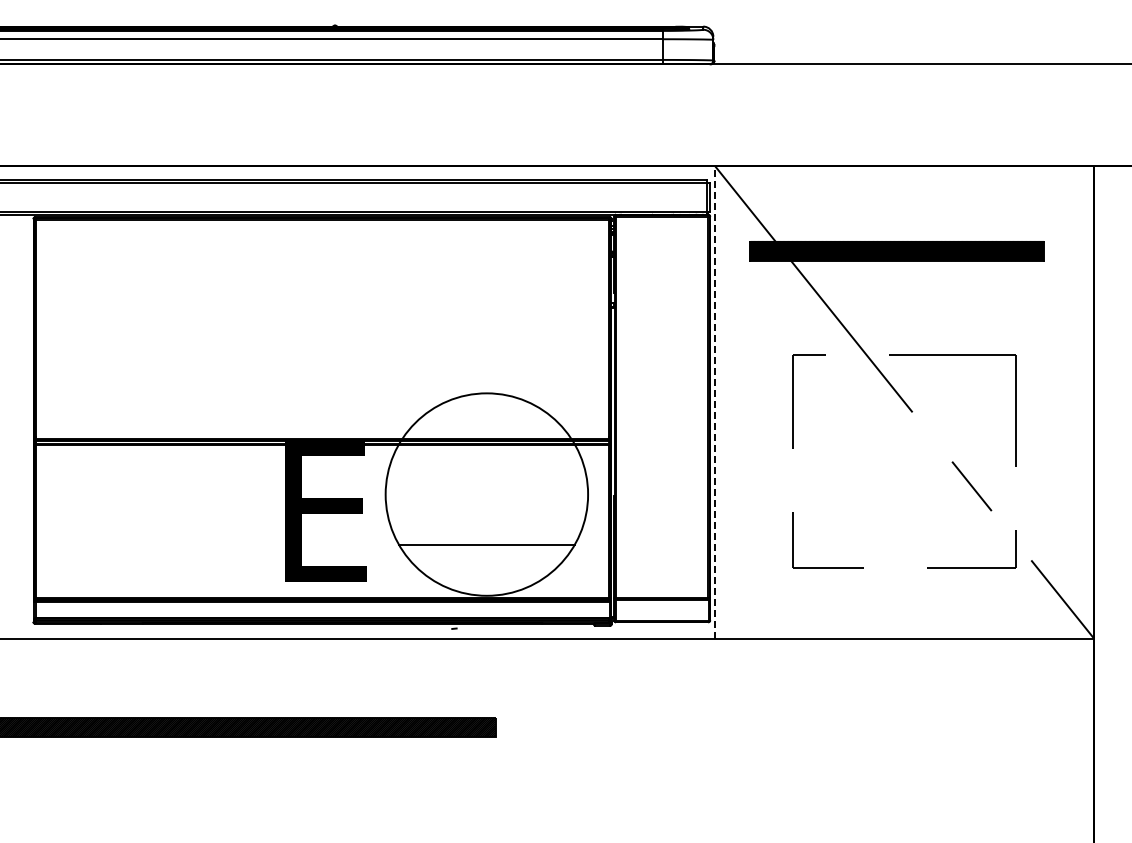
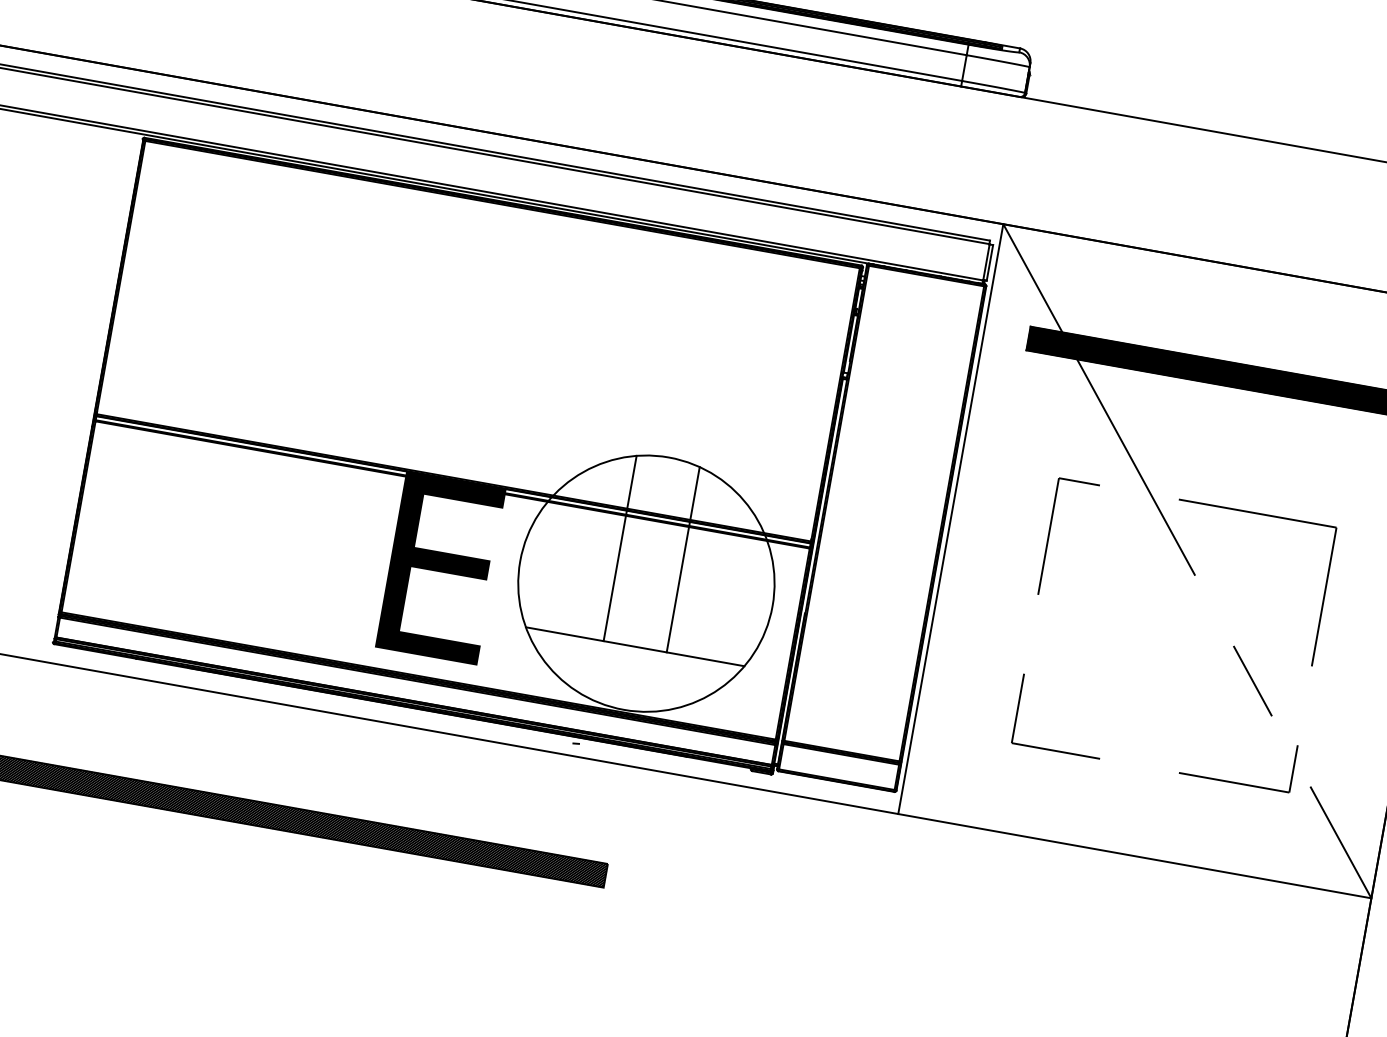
line: (714, 402) -> (950, 519), dashed -> solid
line: (461, 470) -> (620, 548), added
line: (512, 470) -> (683, 559), added

